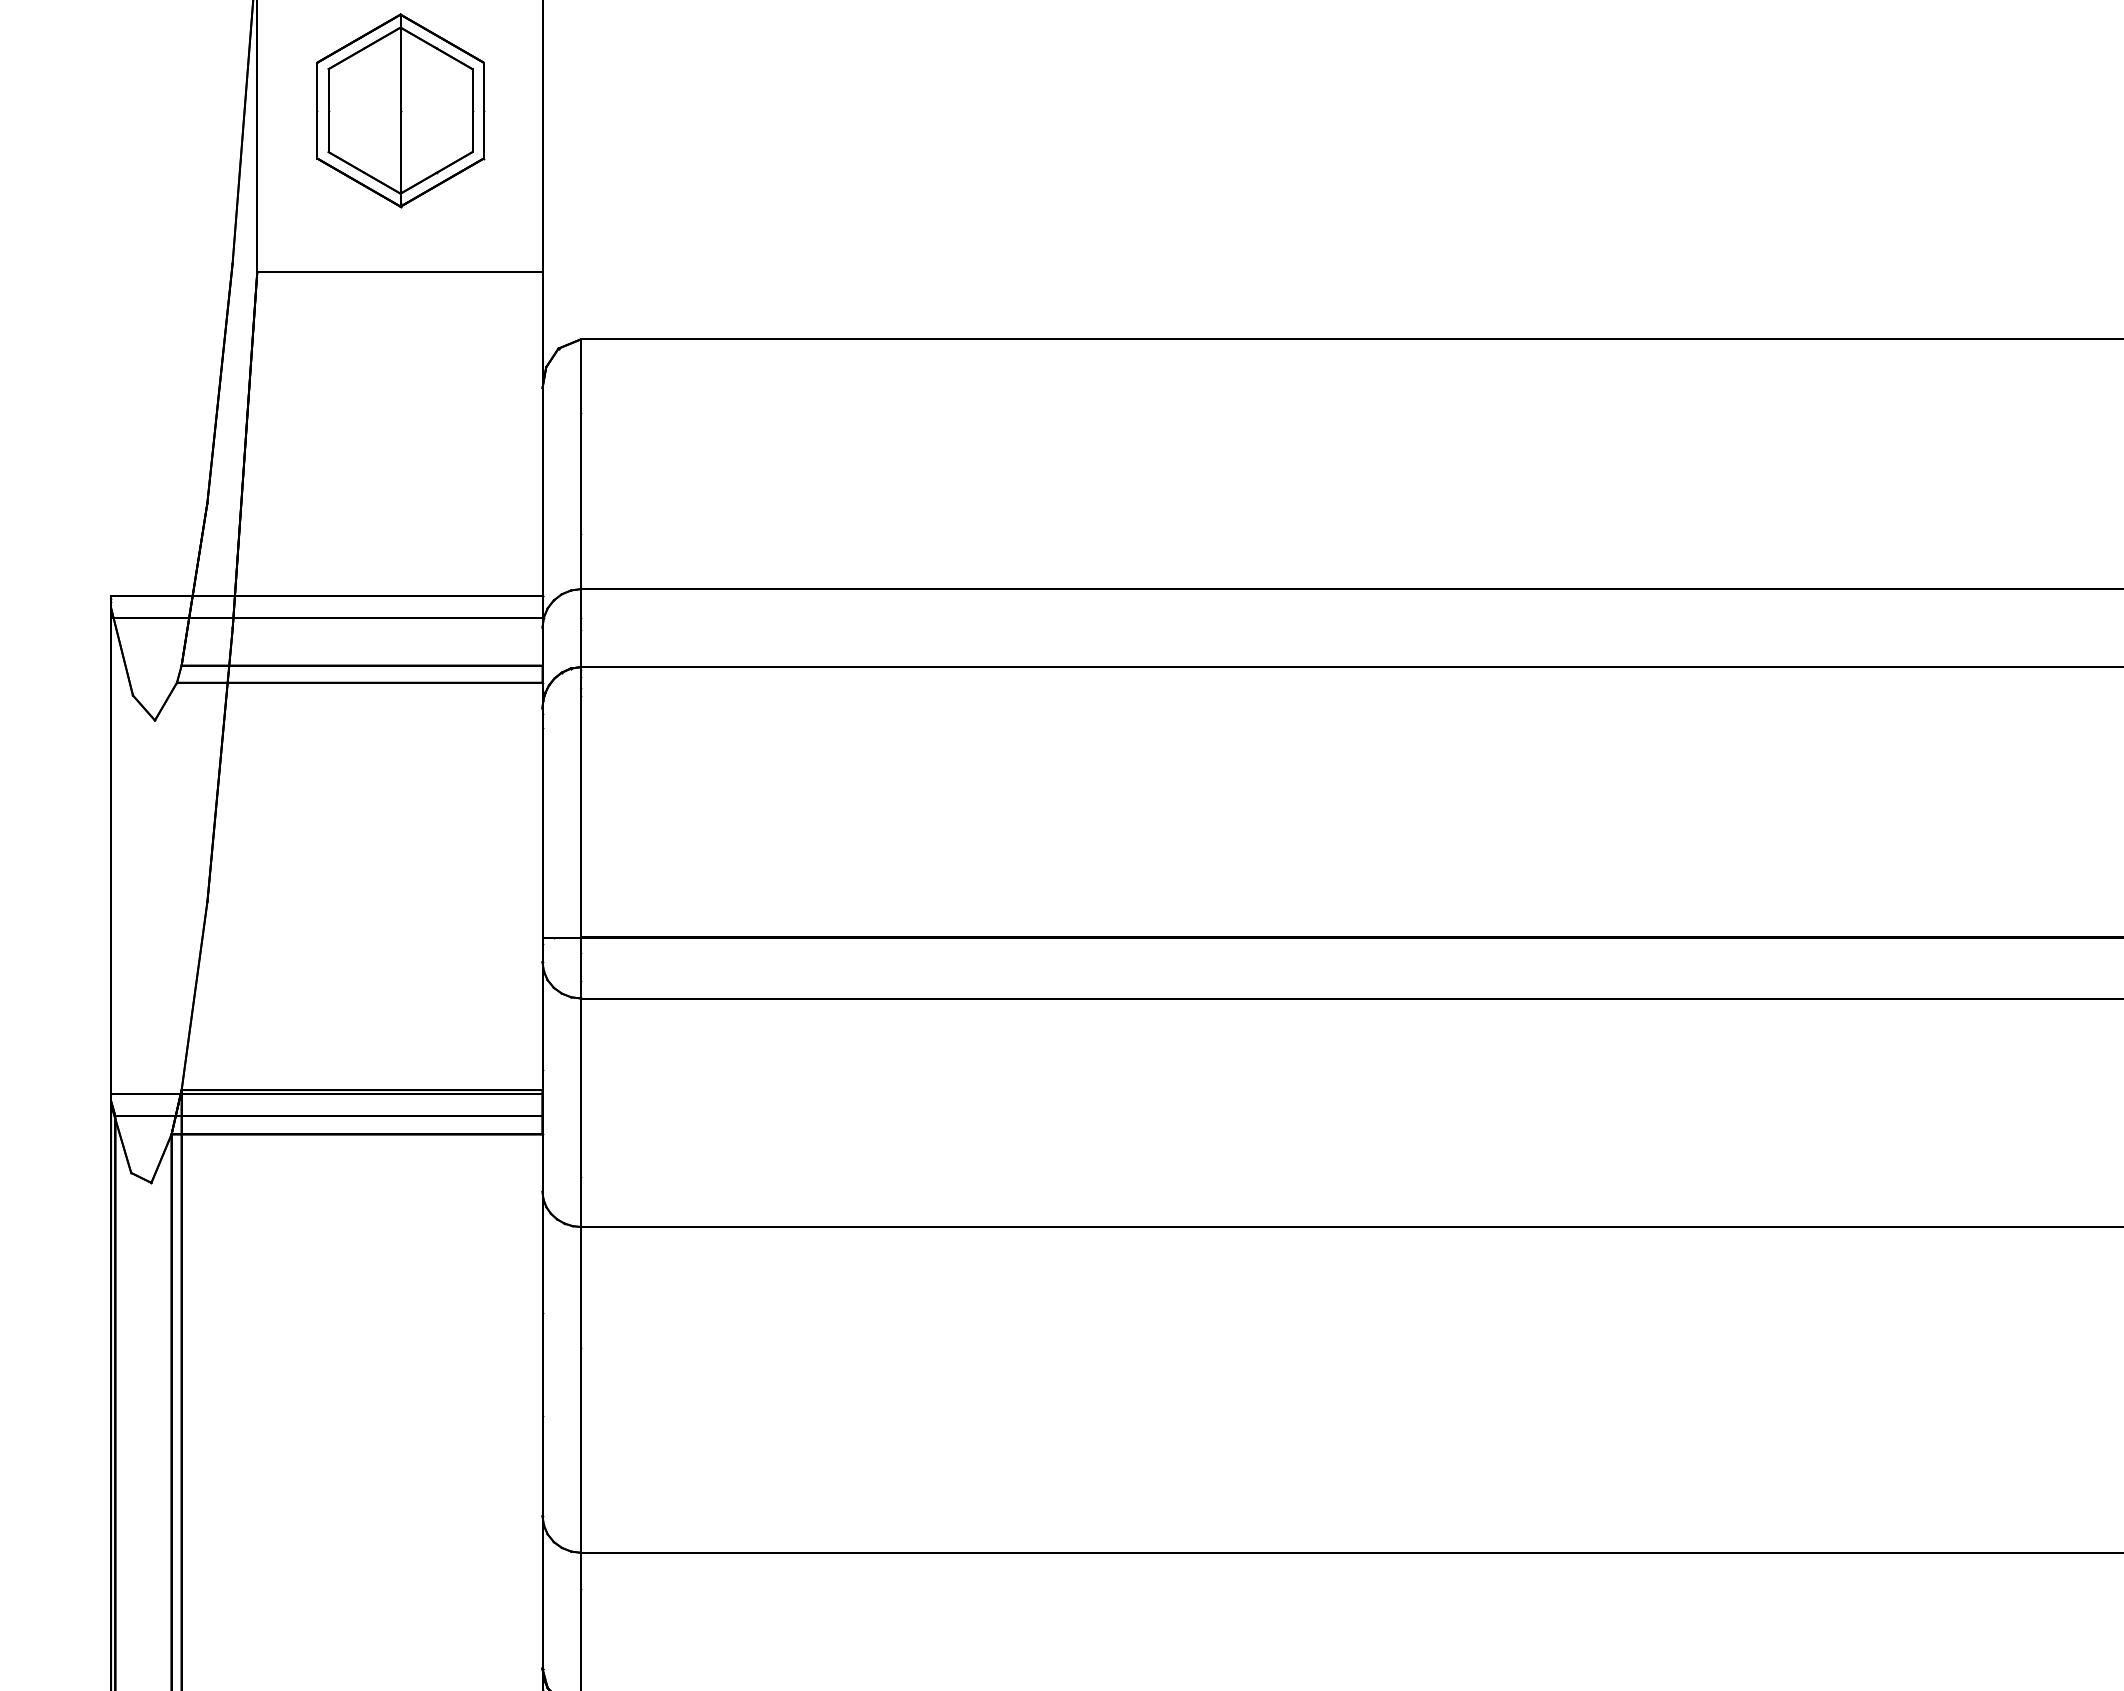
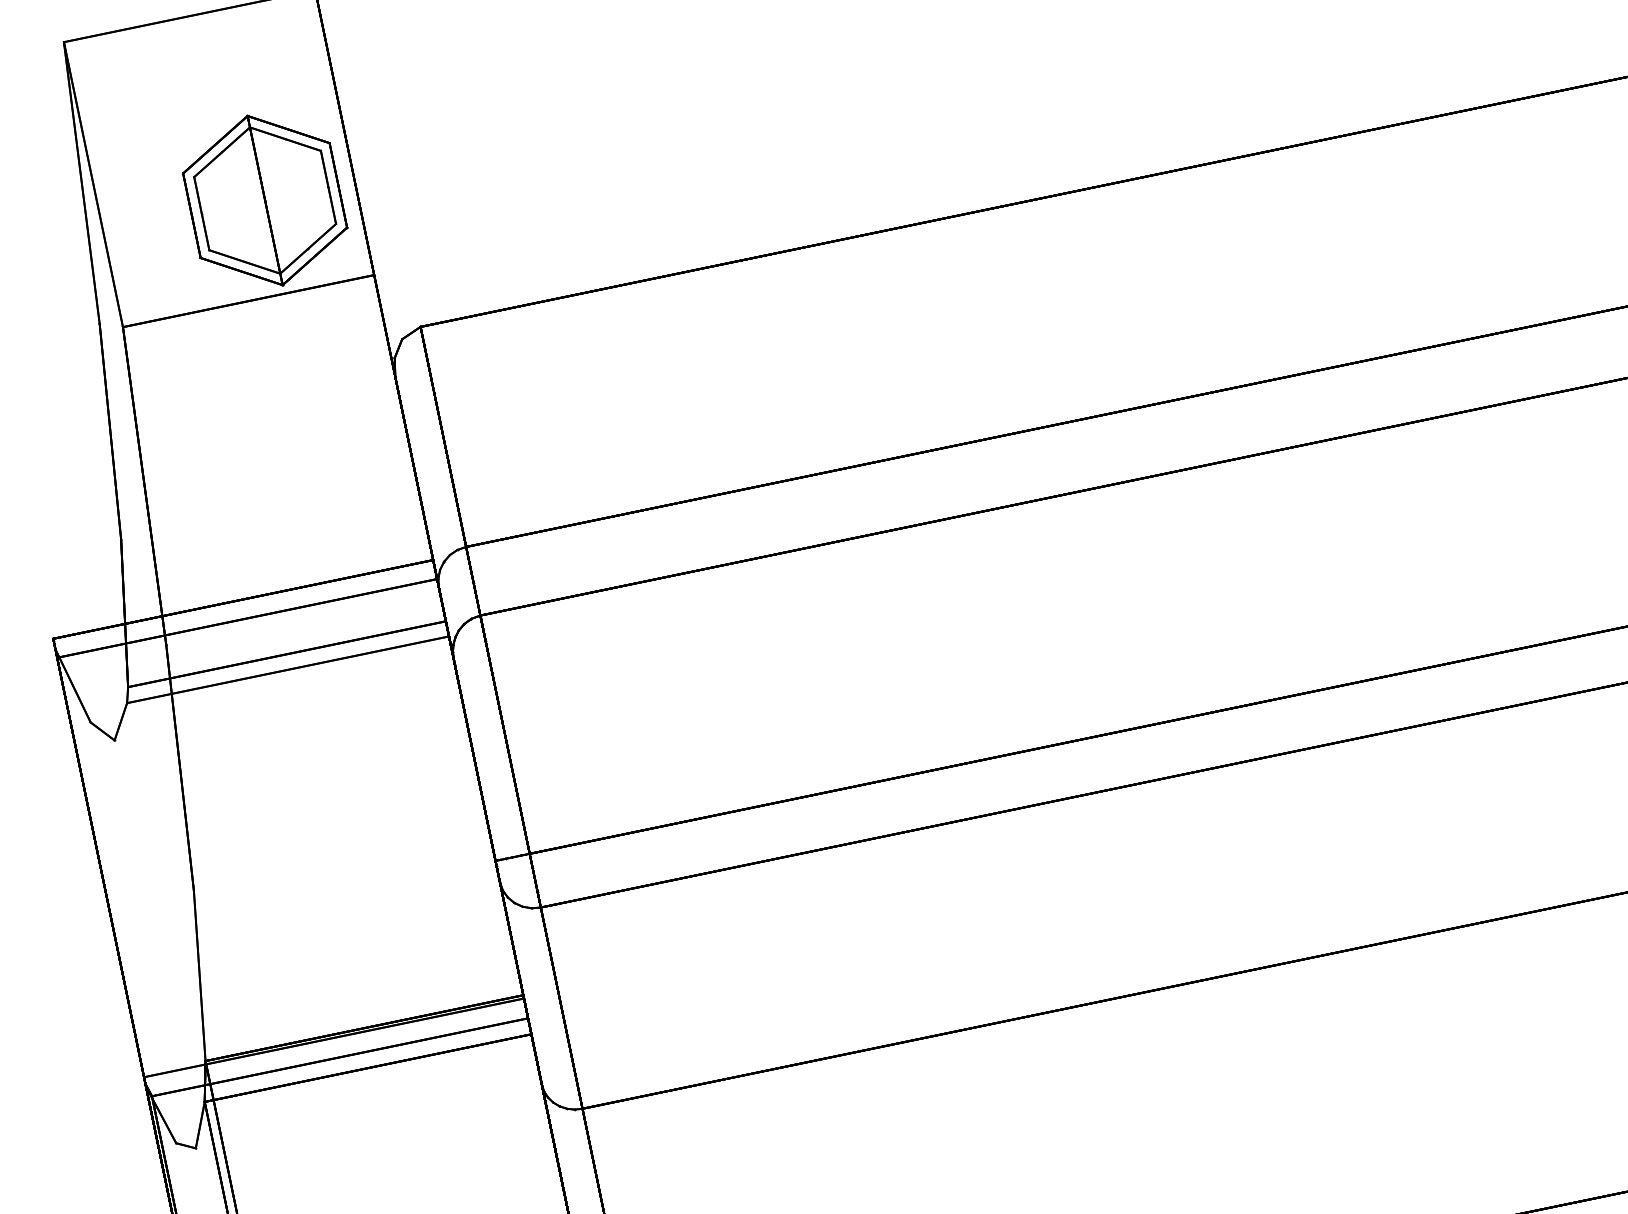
part: (400, 110) -> (265, 200), moved

